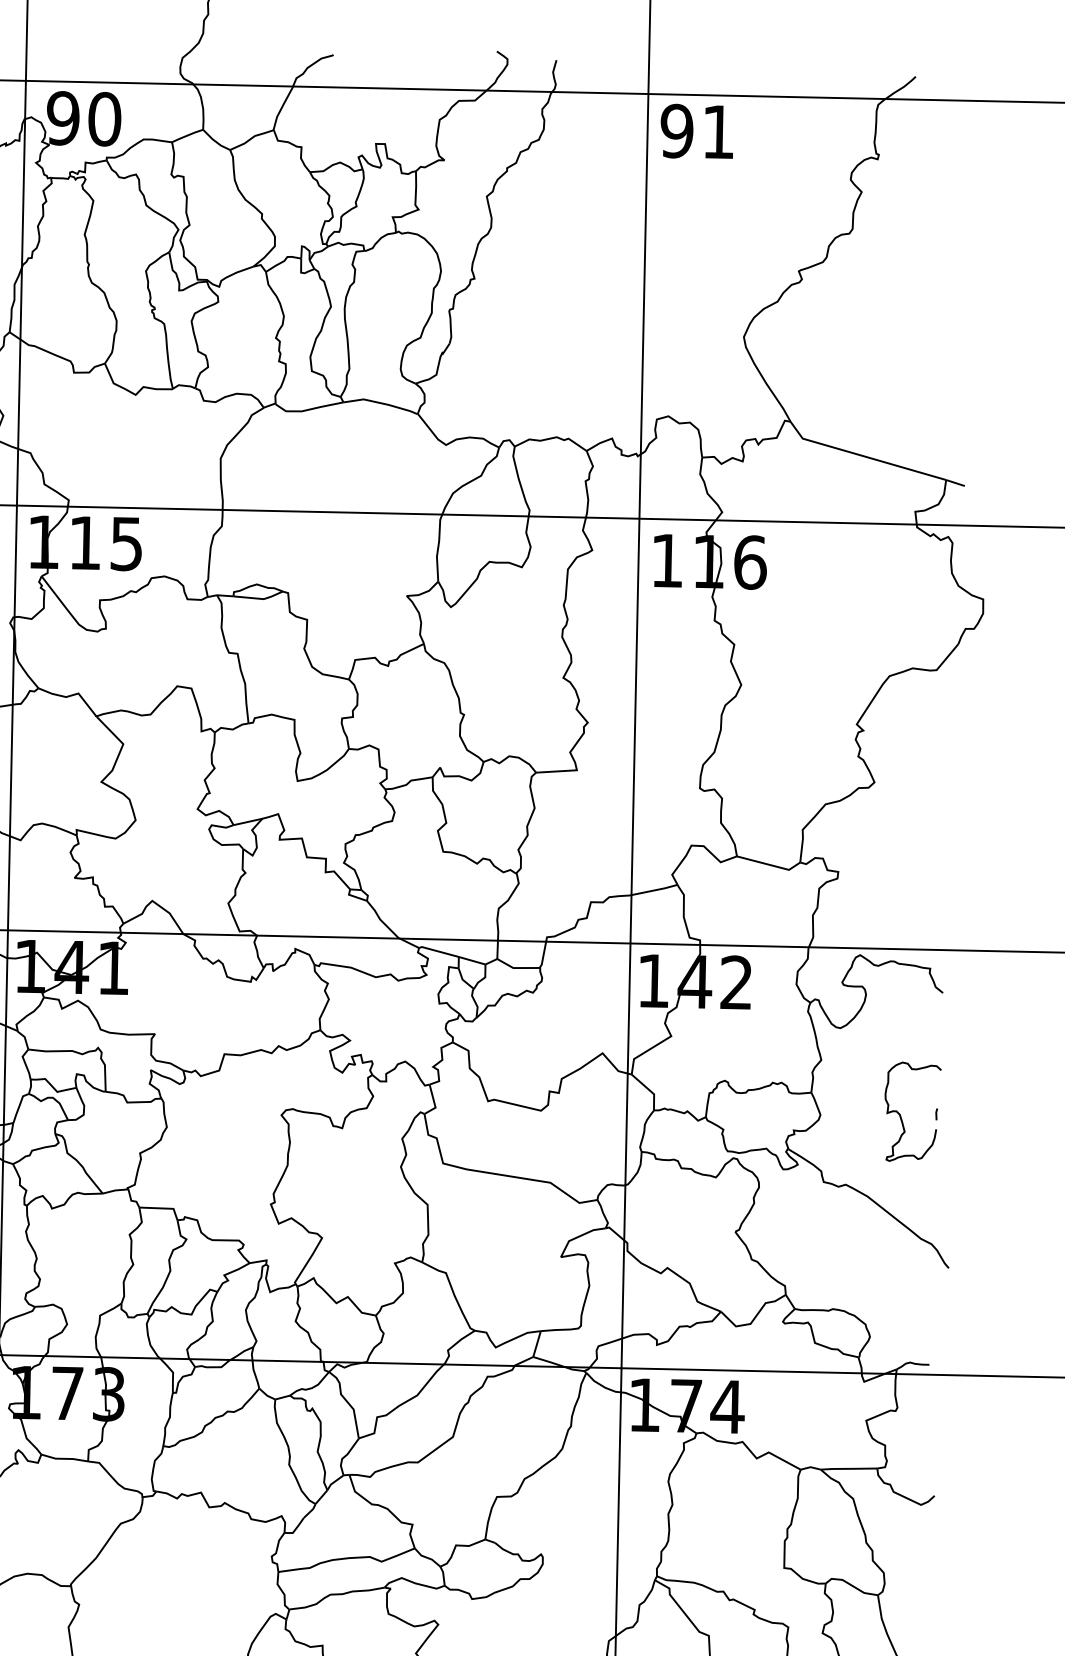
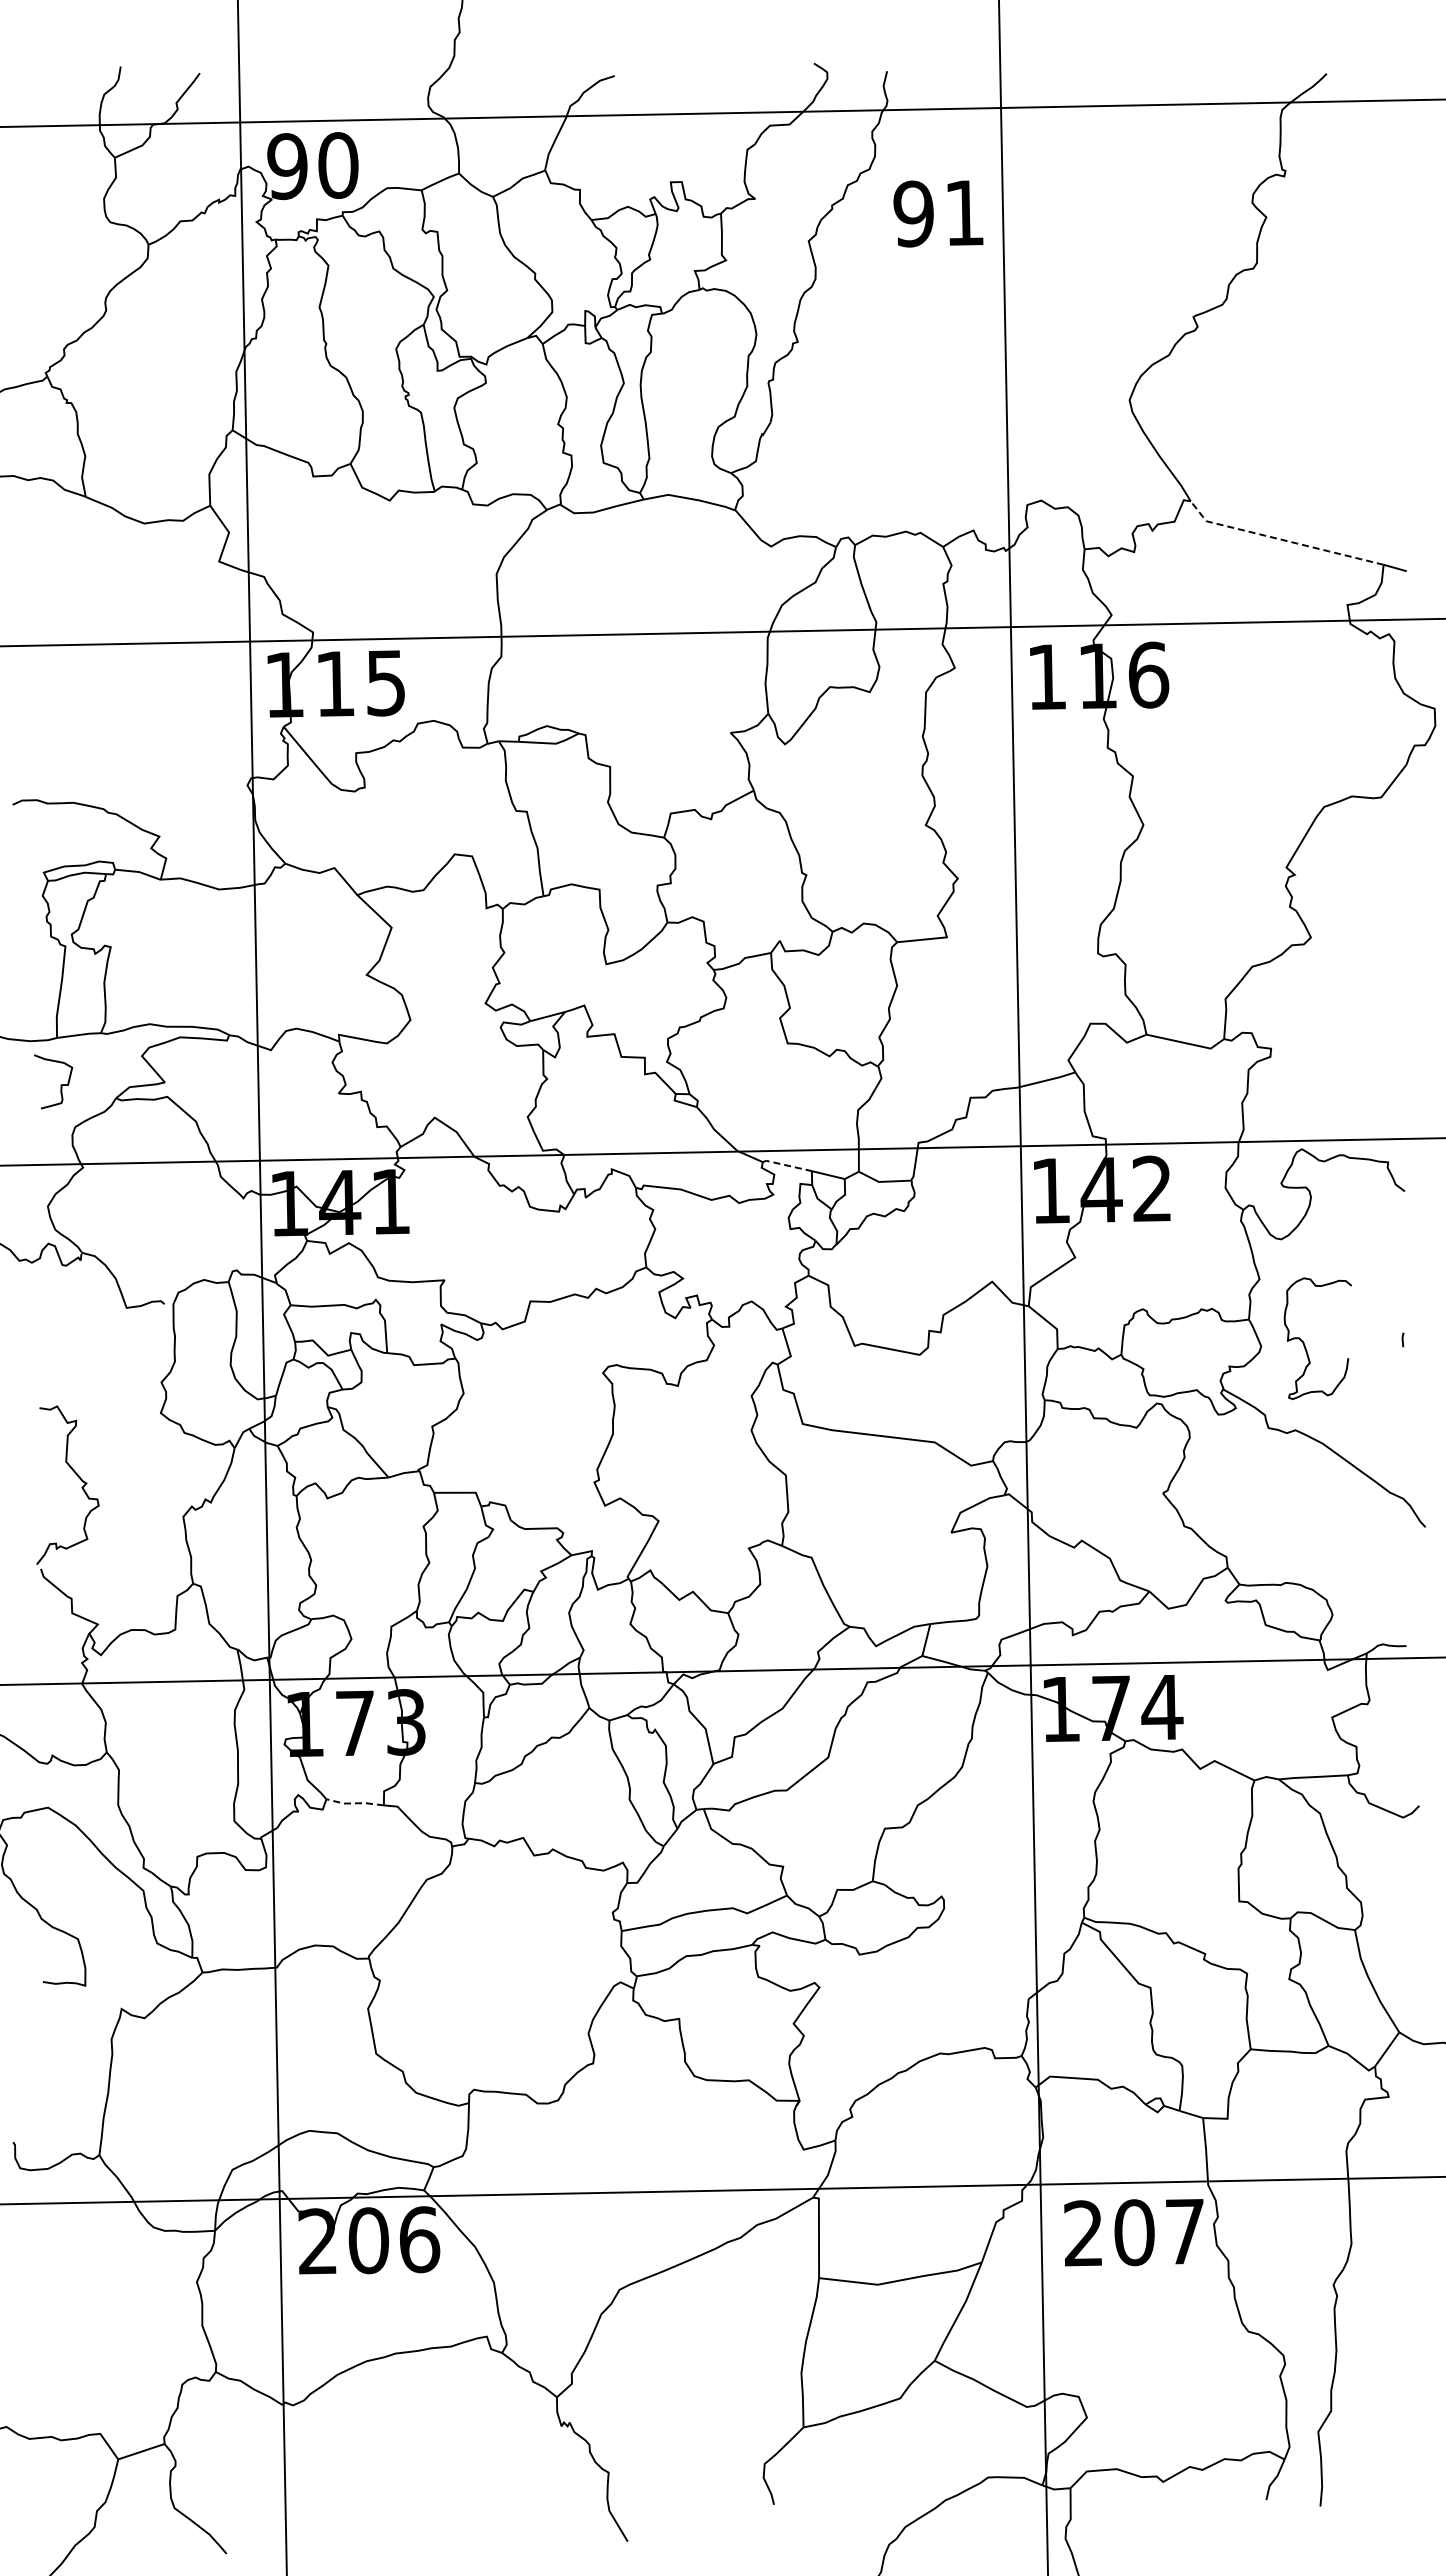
text: (697, 131) -> (938, 213), moved
line: (863, 456) -> (1281, 539), solid -> dashed
line: (438, 951) -> (786, 1165), solid -> dashed
curve: (900, 1115) -> (1304, 1342), moved
line: (64, 1458) -> (354, 1803), solid -> dashed

